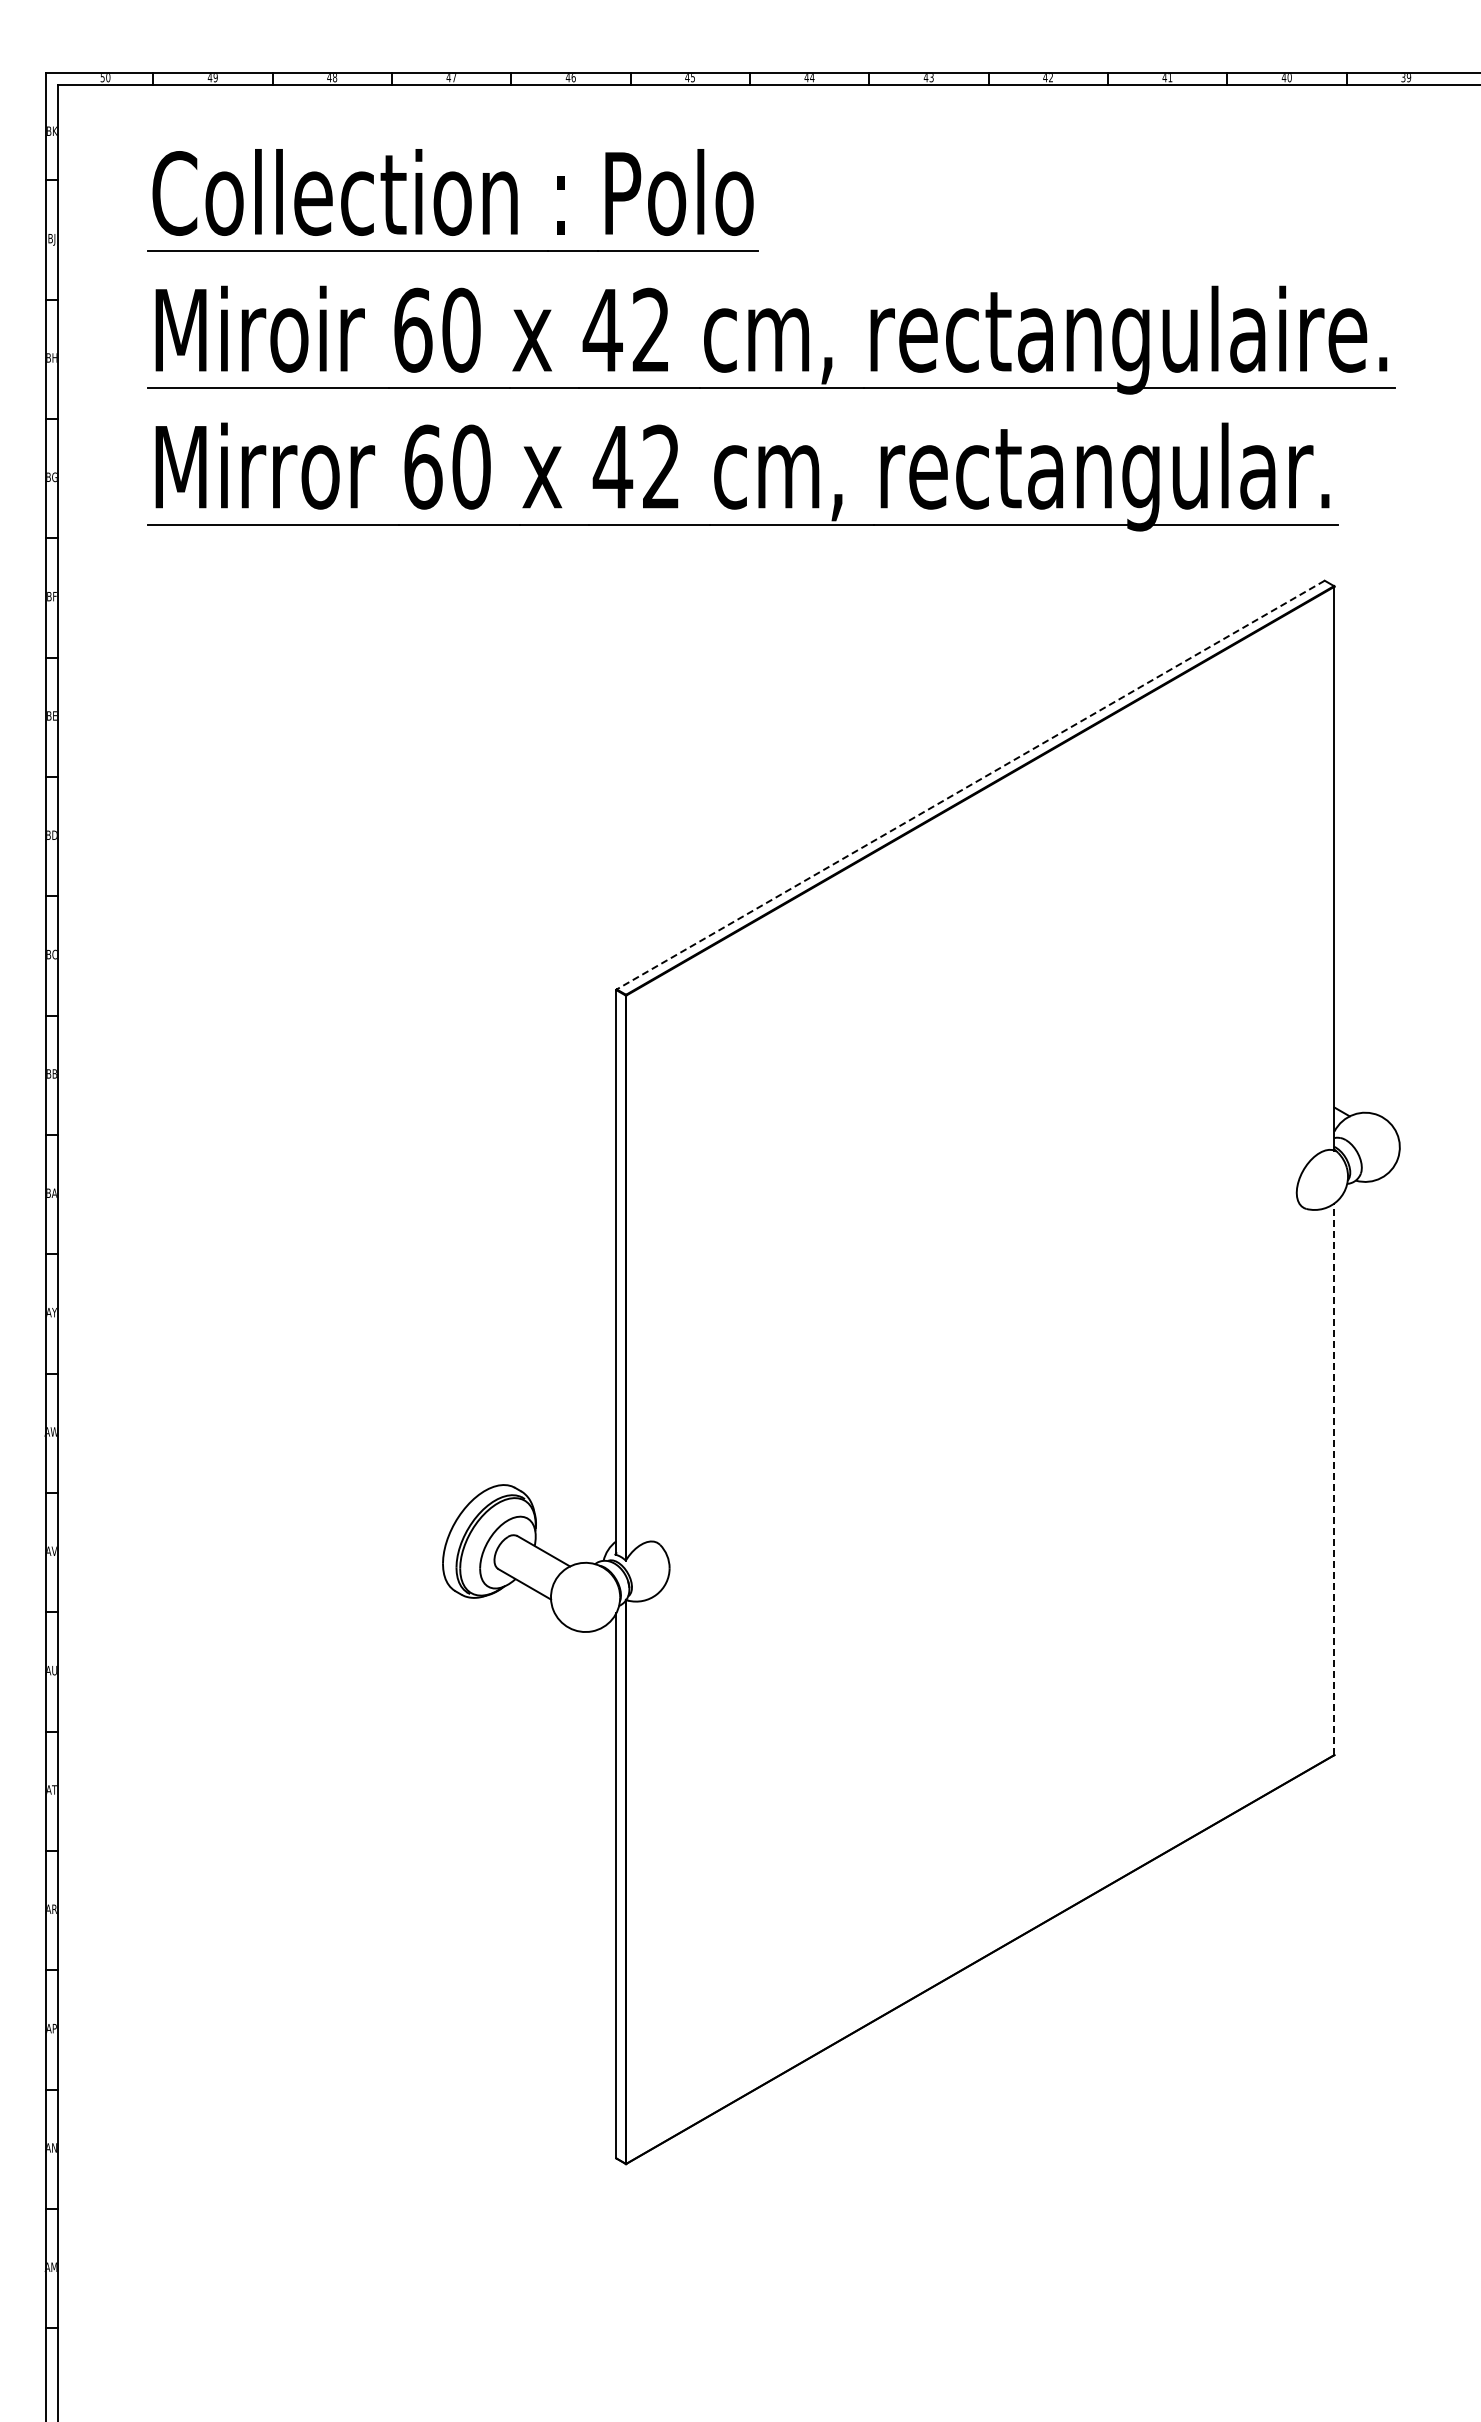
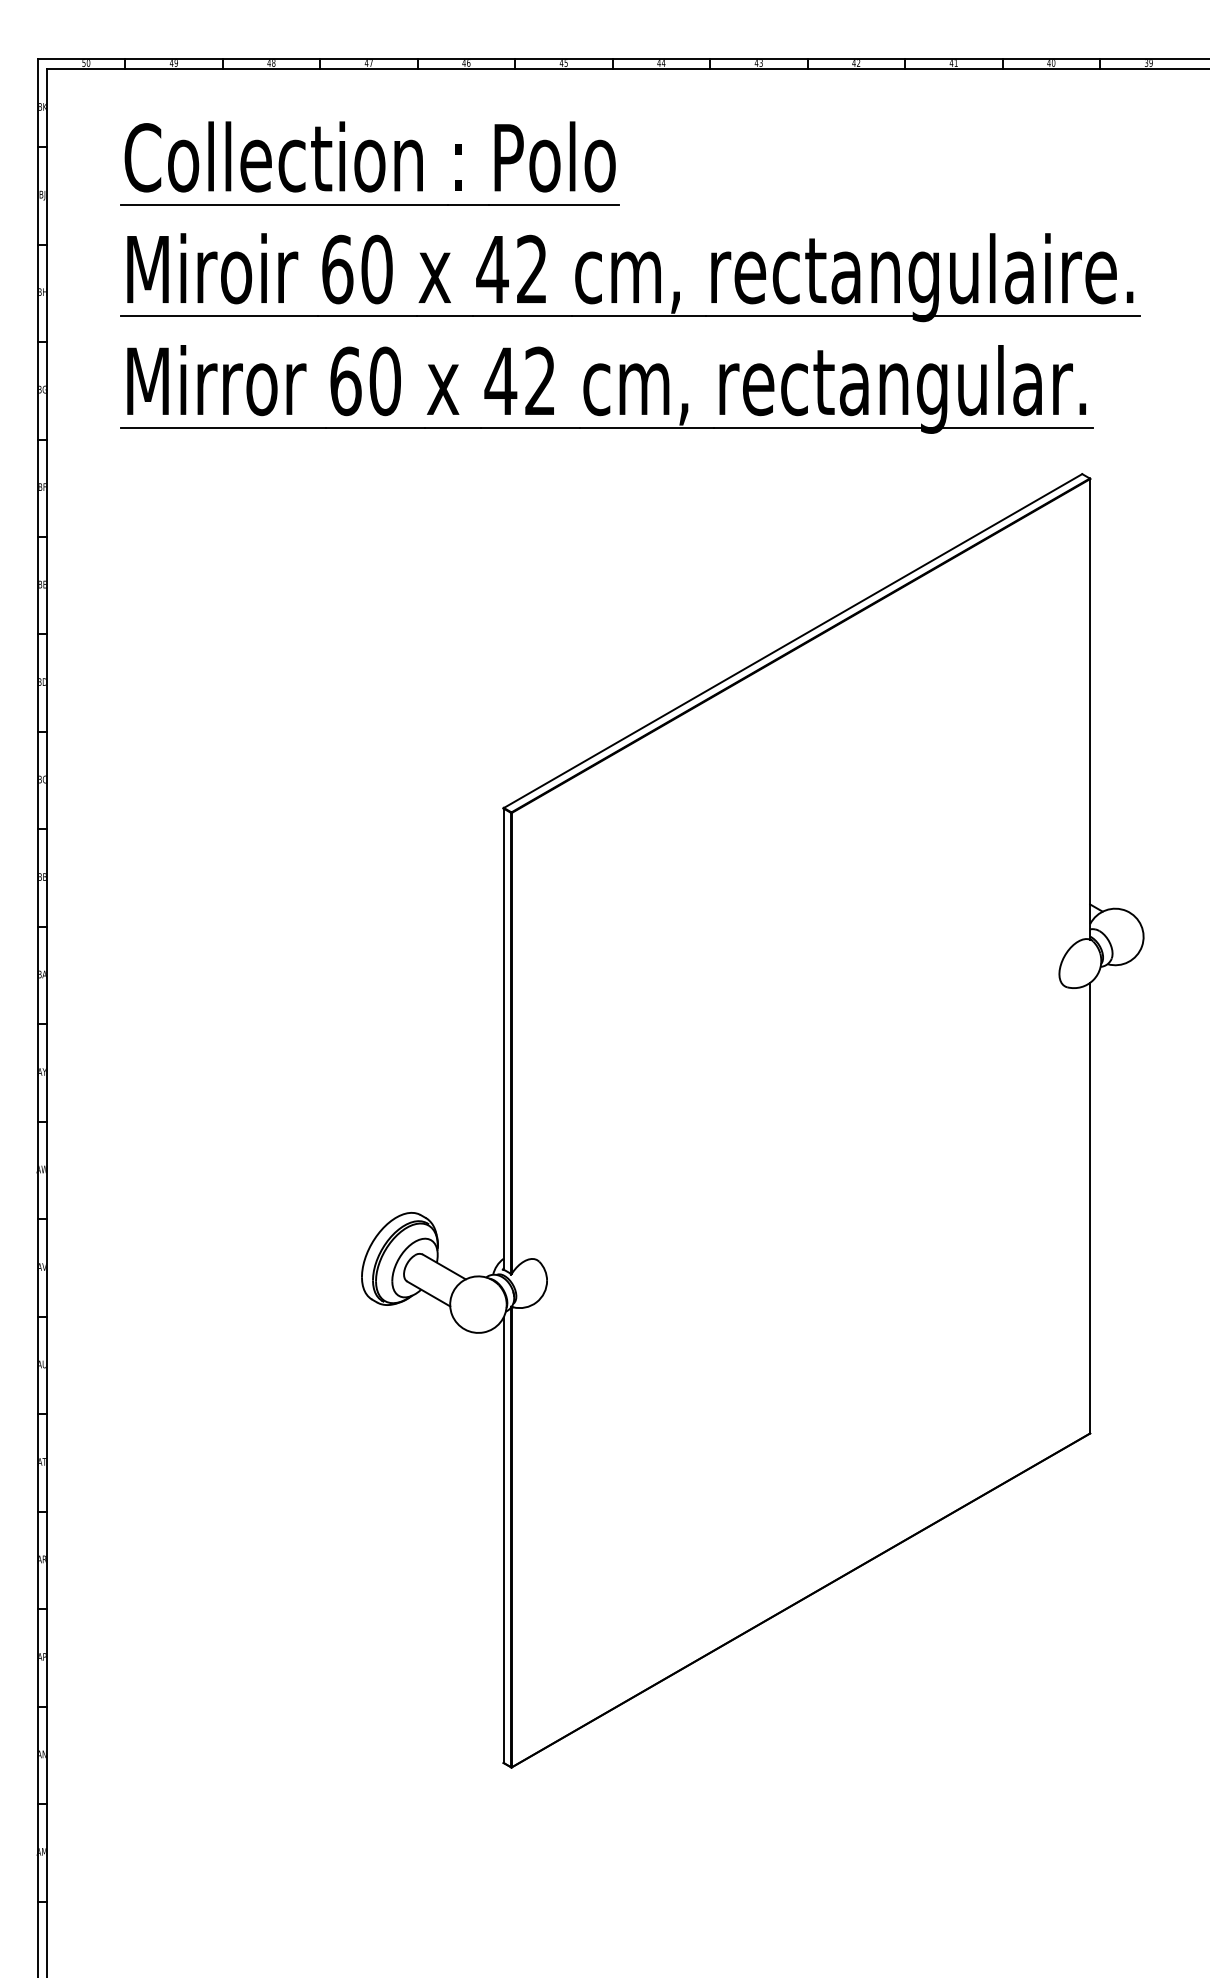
line: (970, 785) -> (792, 641), dashed -> solid
line: (1334, 1479) -> (1090, 1208), dashed -> solid

